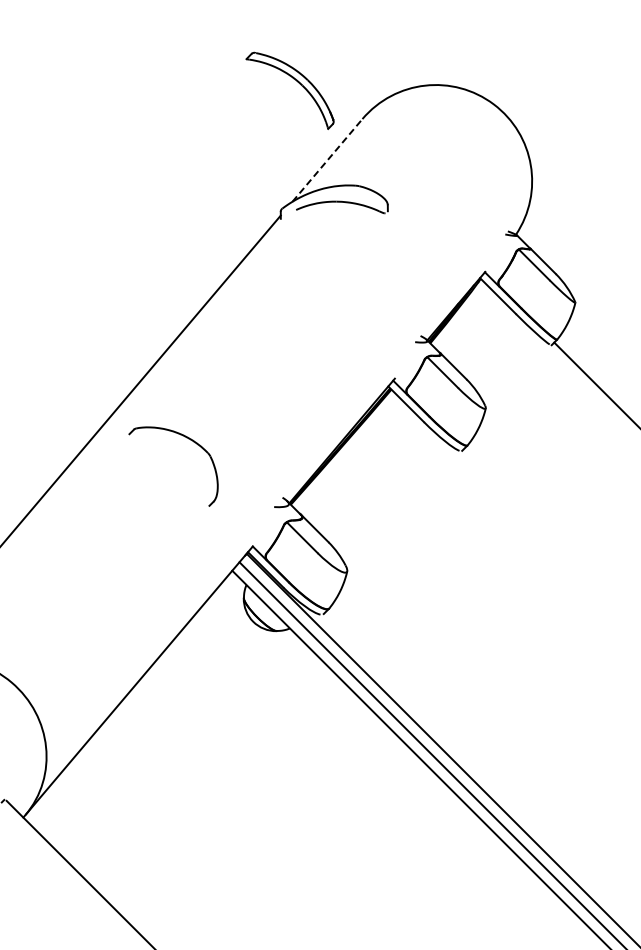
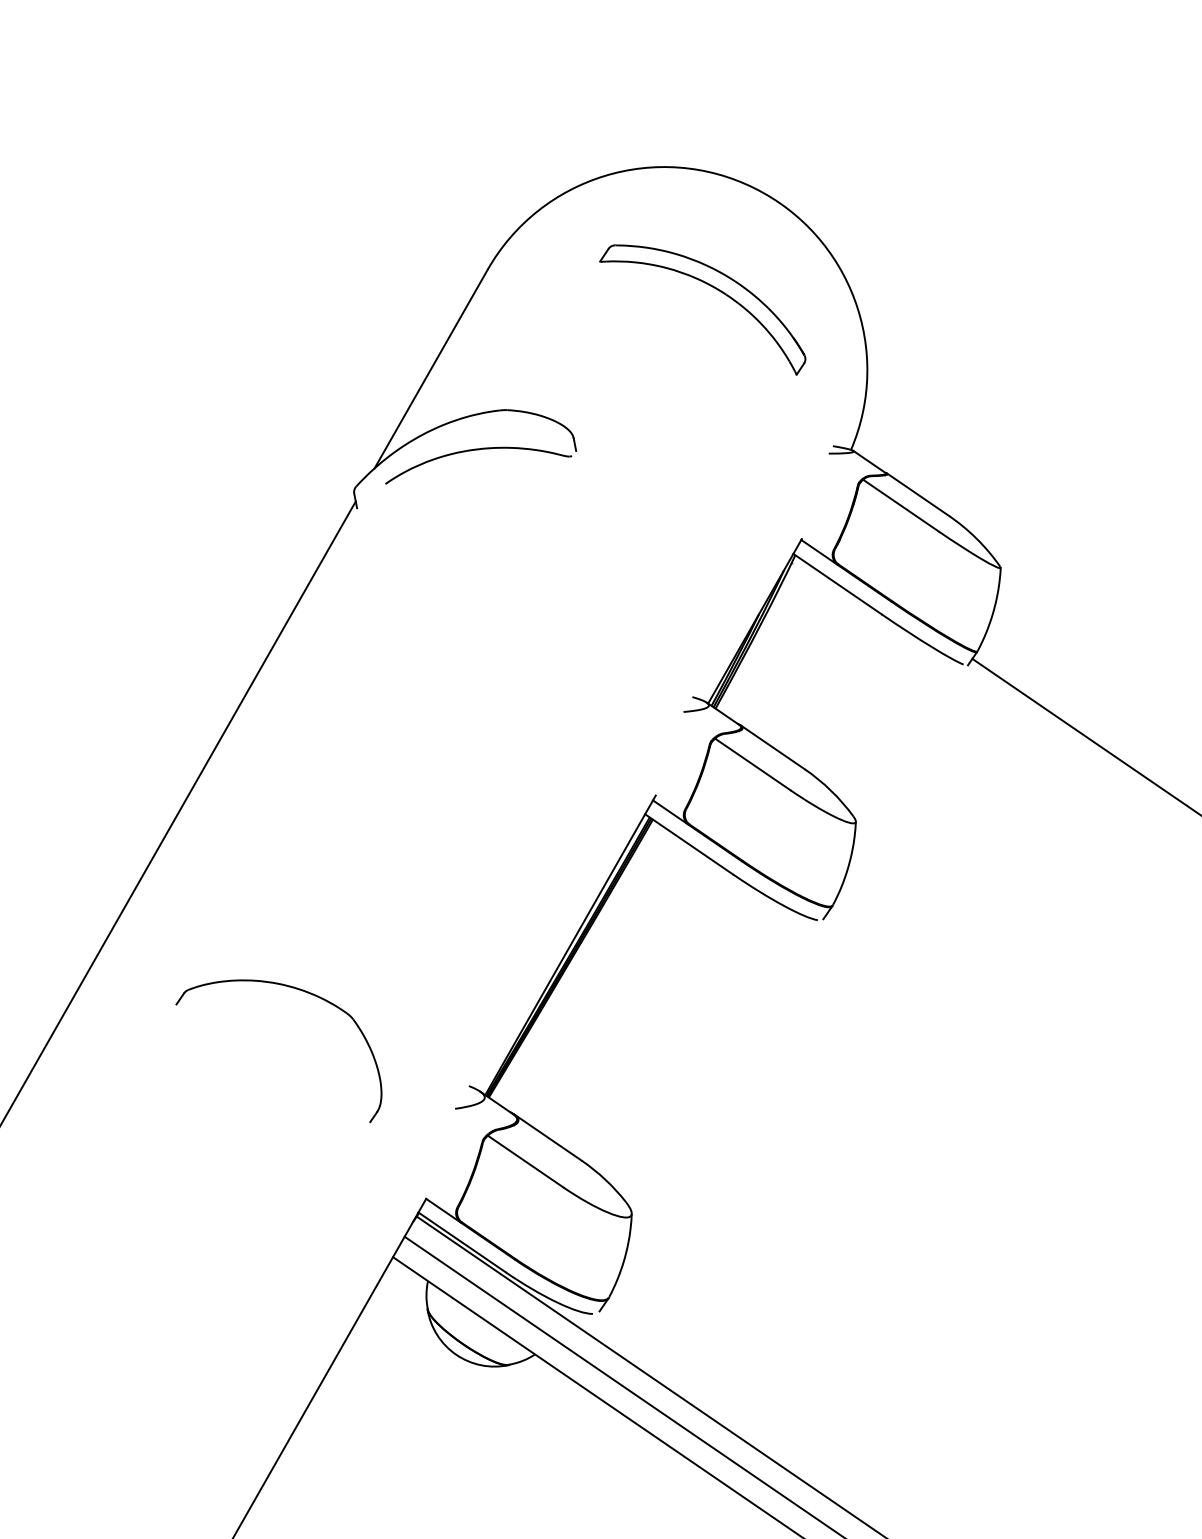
part: (297, 82) -> (714, 290), moved
line: (327, 160) -> (431, 369), dashed -> solid
part: (186, 438) -> (296, 991), moved

